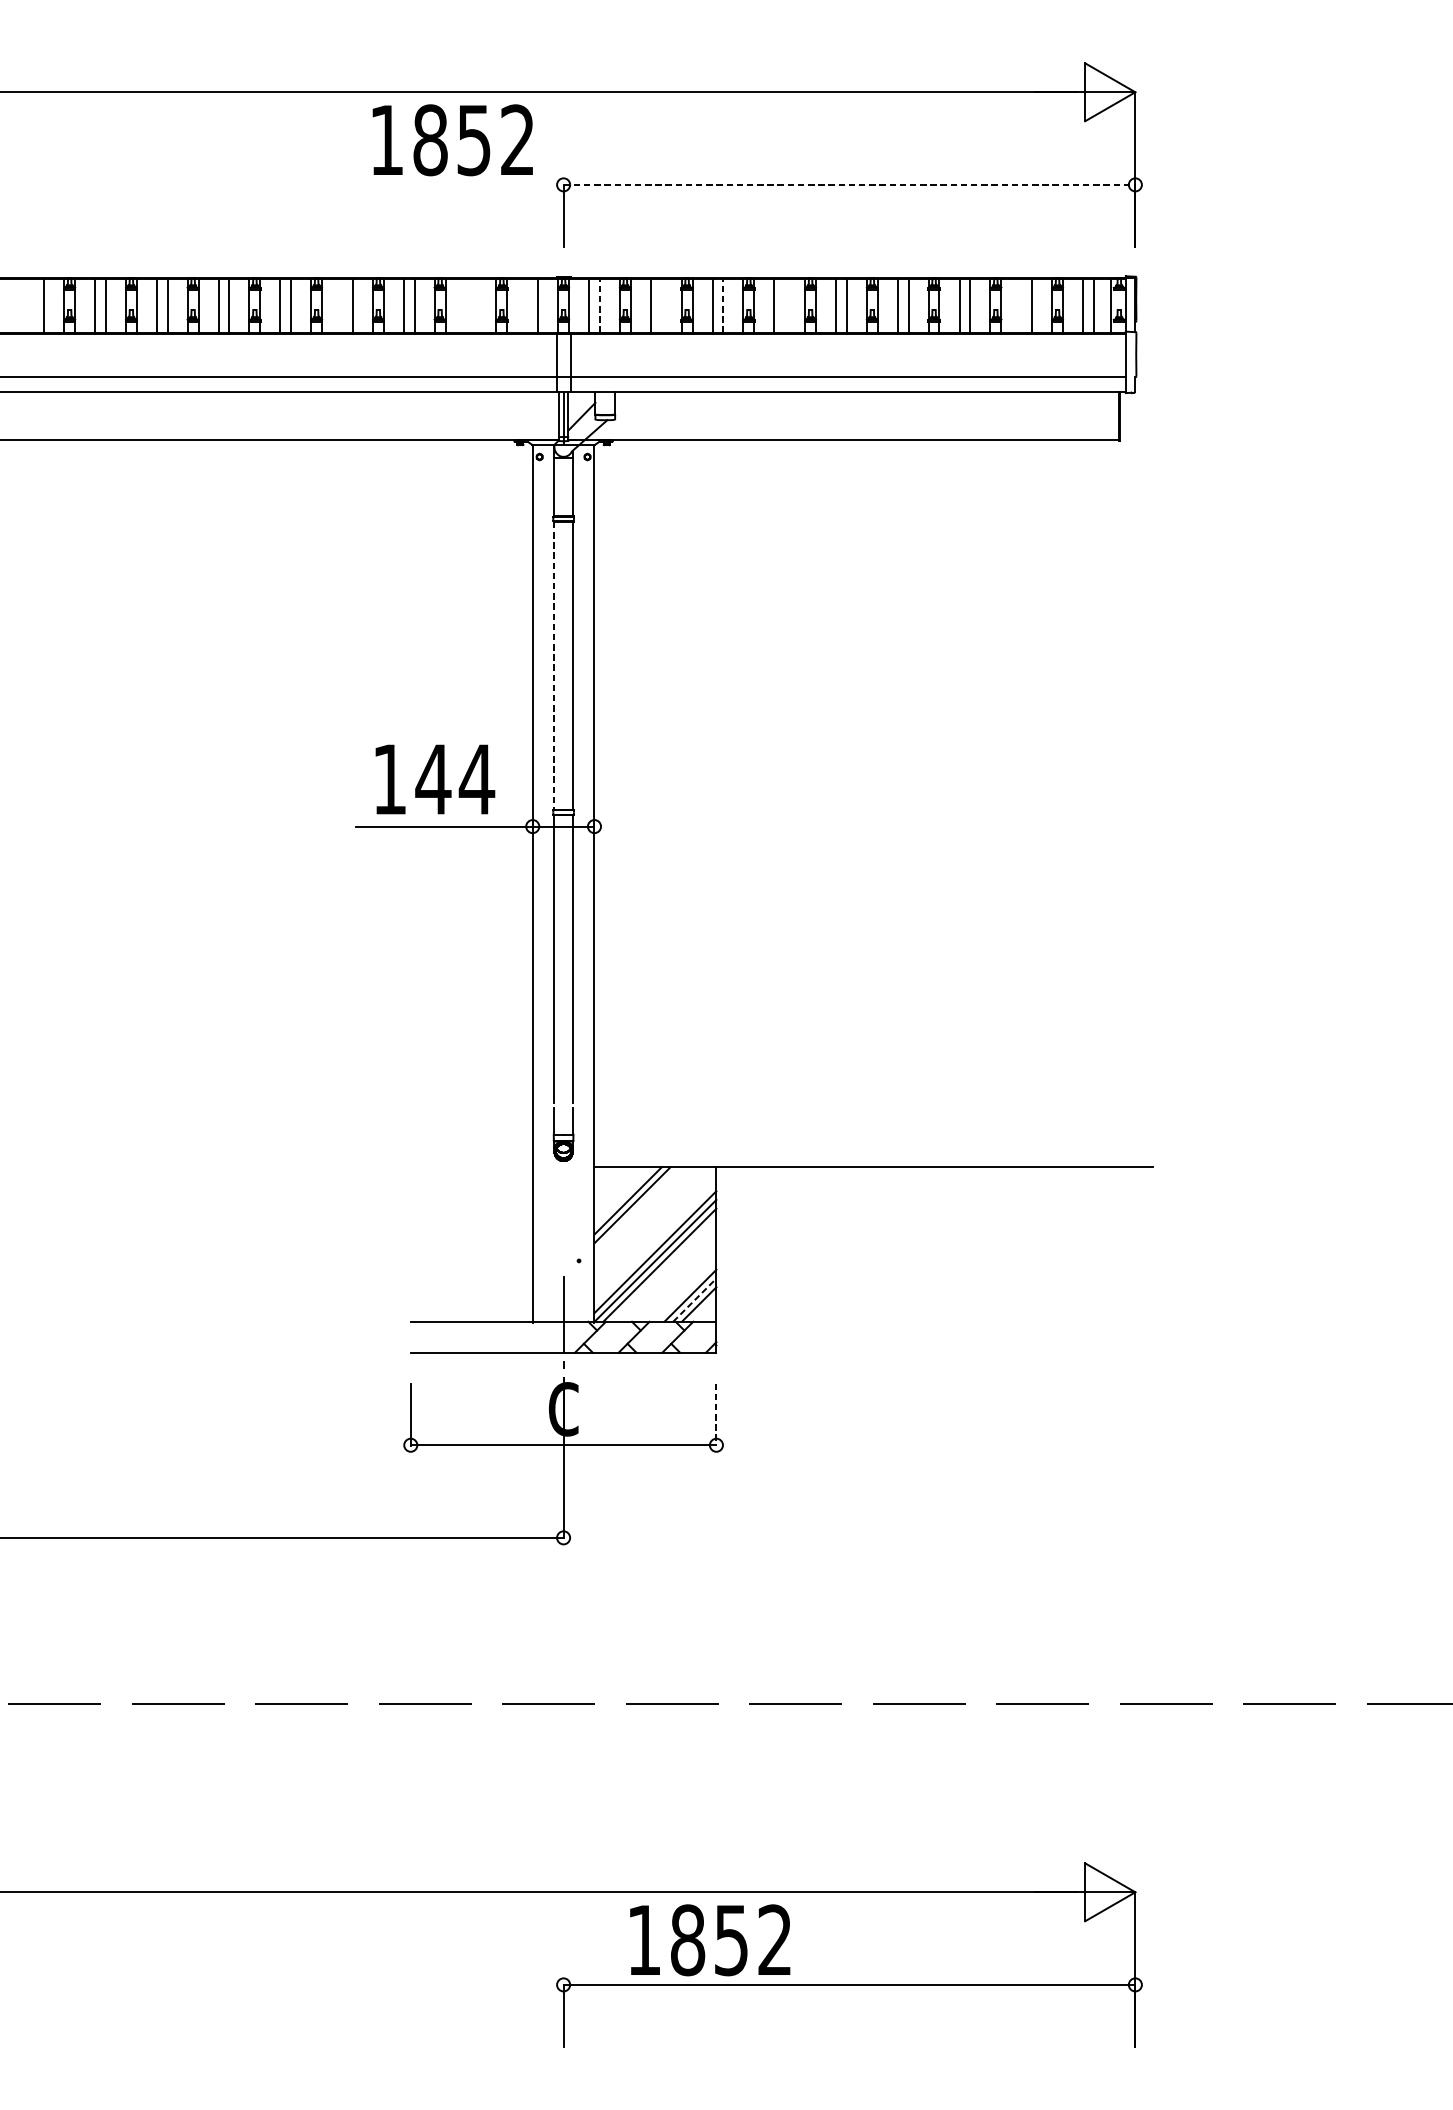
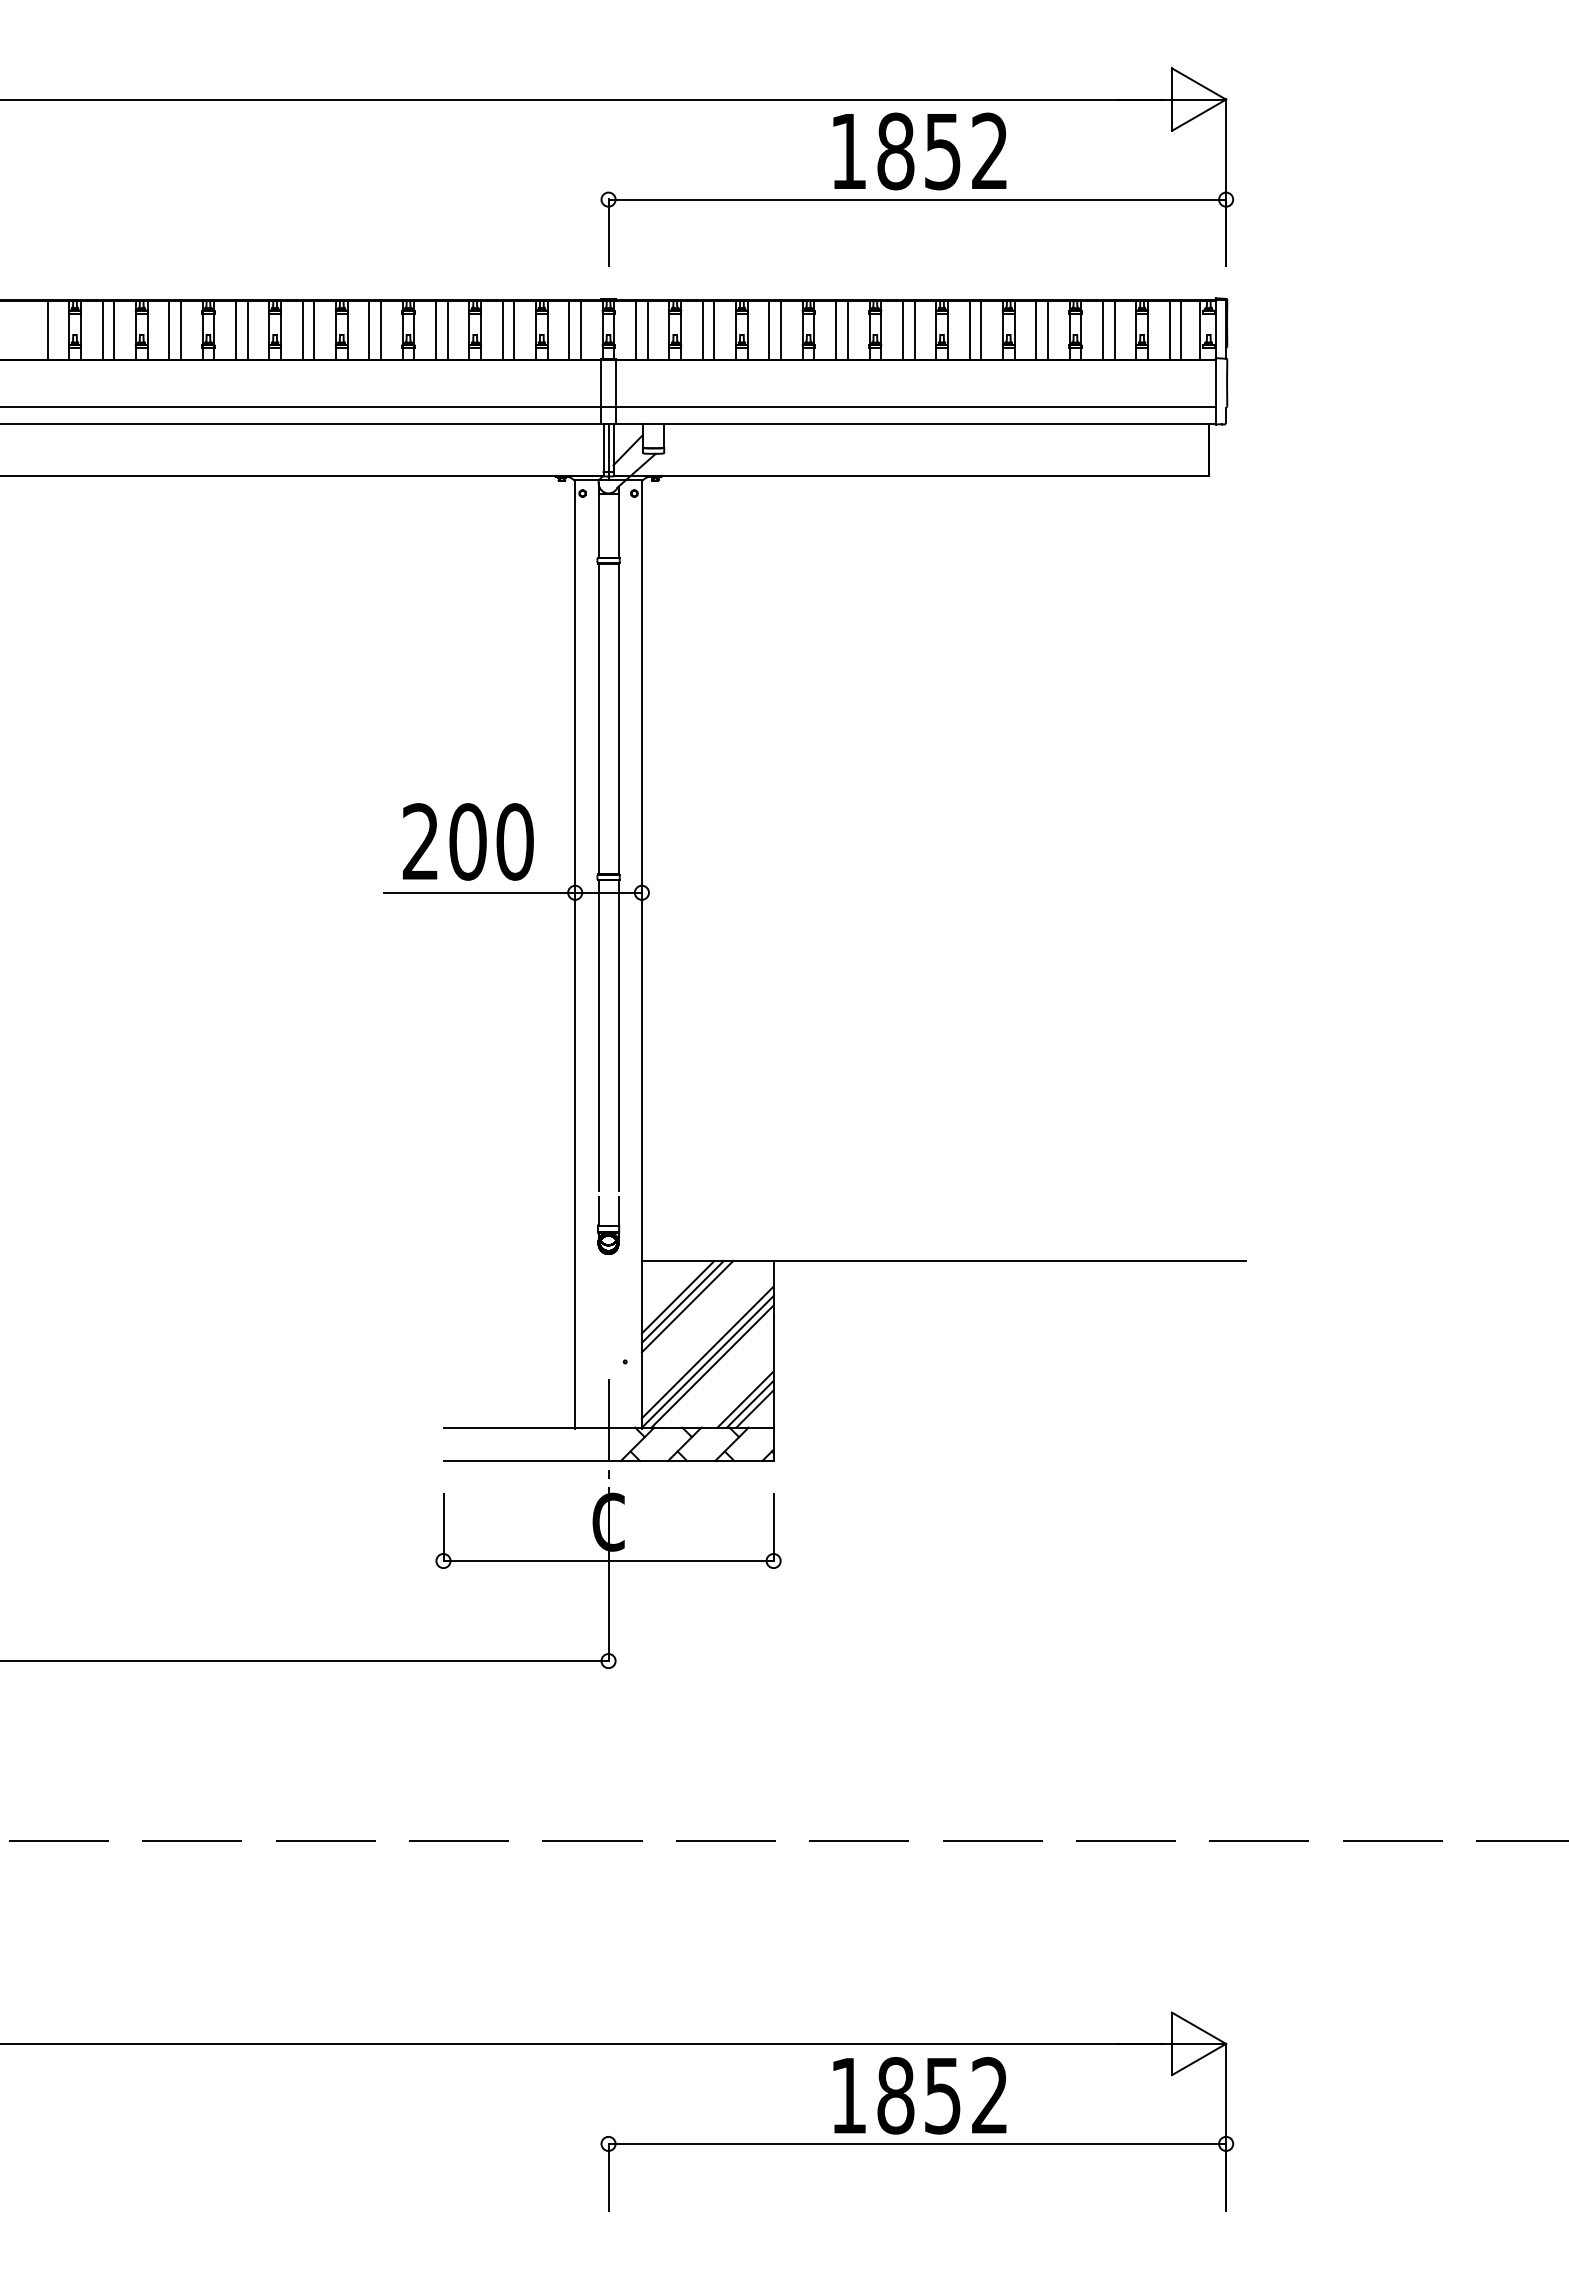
text: (452, 140) -> (919, 151), moved
line: (849, 184) -> (917, 199), dashed -> solid
line: (342, 305) -> (369, 329), added
line: (465, 305) -> (502, 329), added
line: (476, 305) -> (514, 329), added
line: (527, 305) -> (569, 329), added
line: (599, 305) -> (647, 329), dashed -> solid
line: (661, 305) -> (714, 329), added
line: (723, 305) -> (781, 329), dashed -> solid
line: (784, 305) -> (847, 329), added
line: (1020, 305) -> (1102, 329), added
line: (554, 666) -> (598, 719), dashed -> solid
text: (433, 779) -> (468, 841), 144 -> 200
line: (636, 1209) -> (687, 1306), added
line: (695, 1299) -> (750, 1403), dashed -> solid
line: (716, 1414) -> (773, 1527), dashed -> solid
text: (709, 1940) -> (919, 2095), moved

